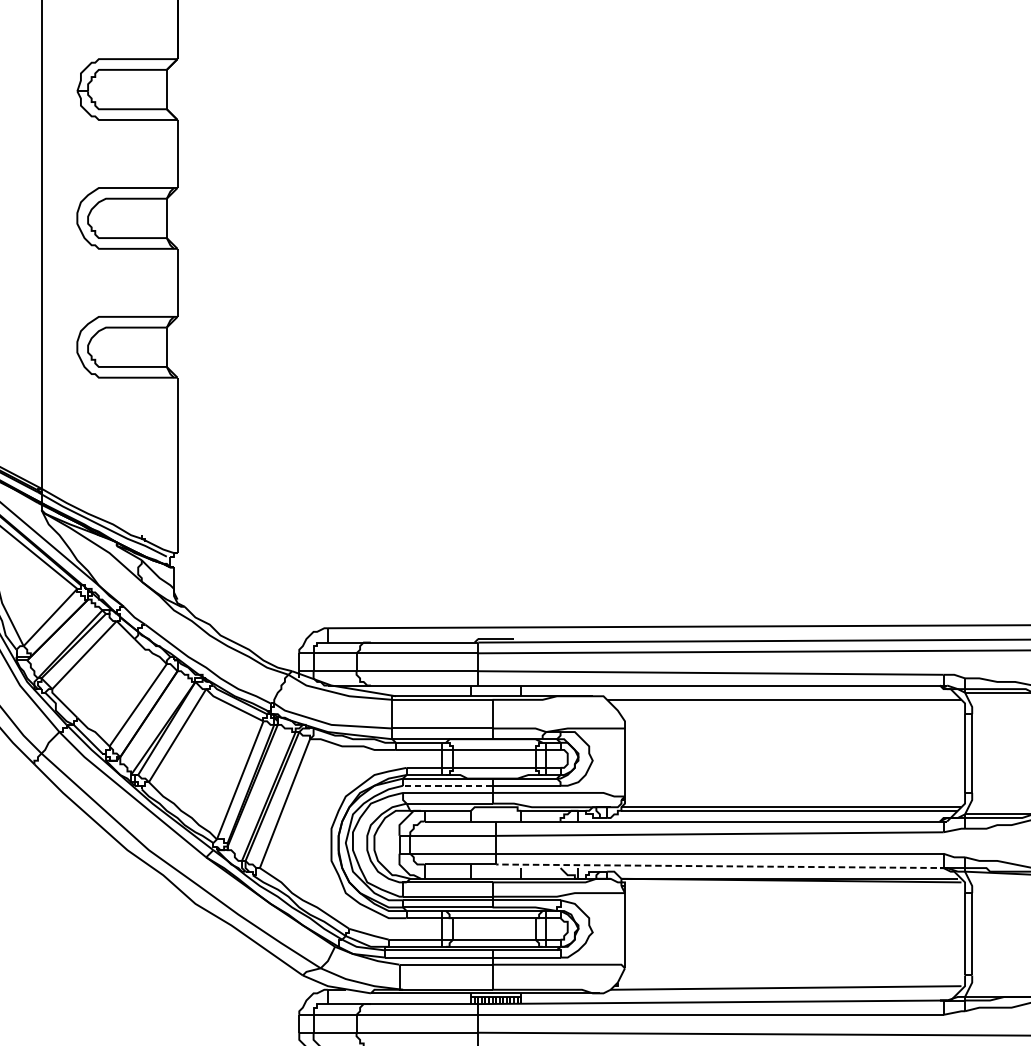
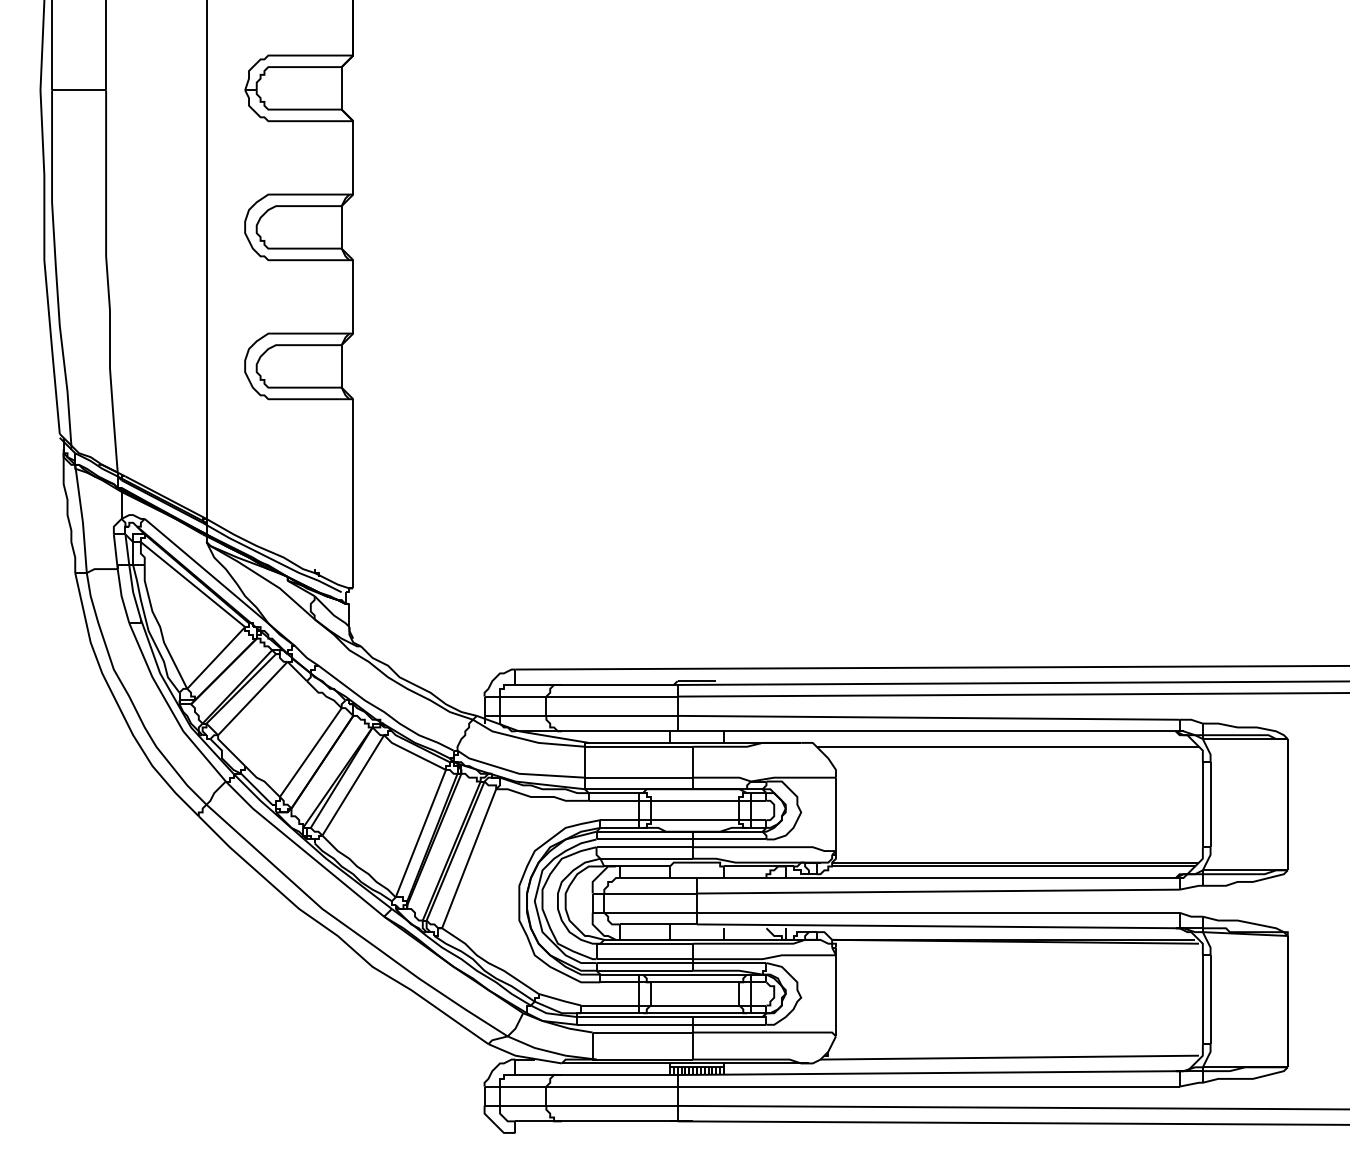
line: (447, 785) -> (644, 839), dashed -> solid
line: (720, 866) -> (939, 926), dashed -> solid

